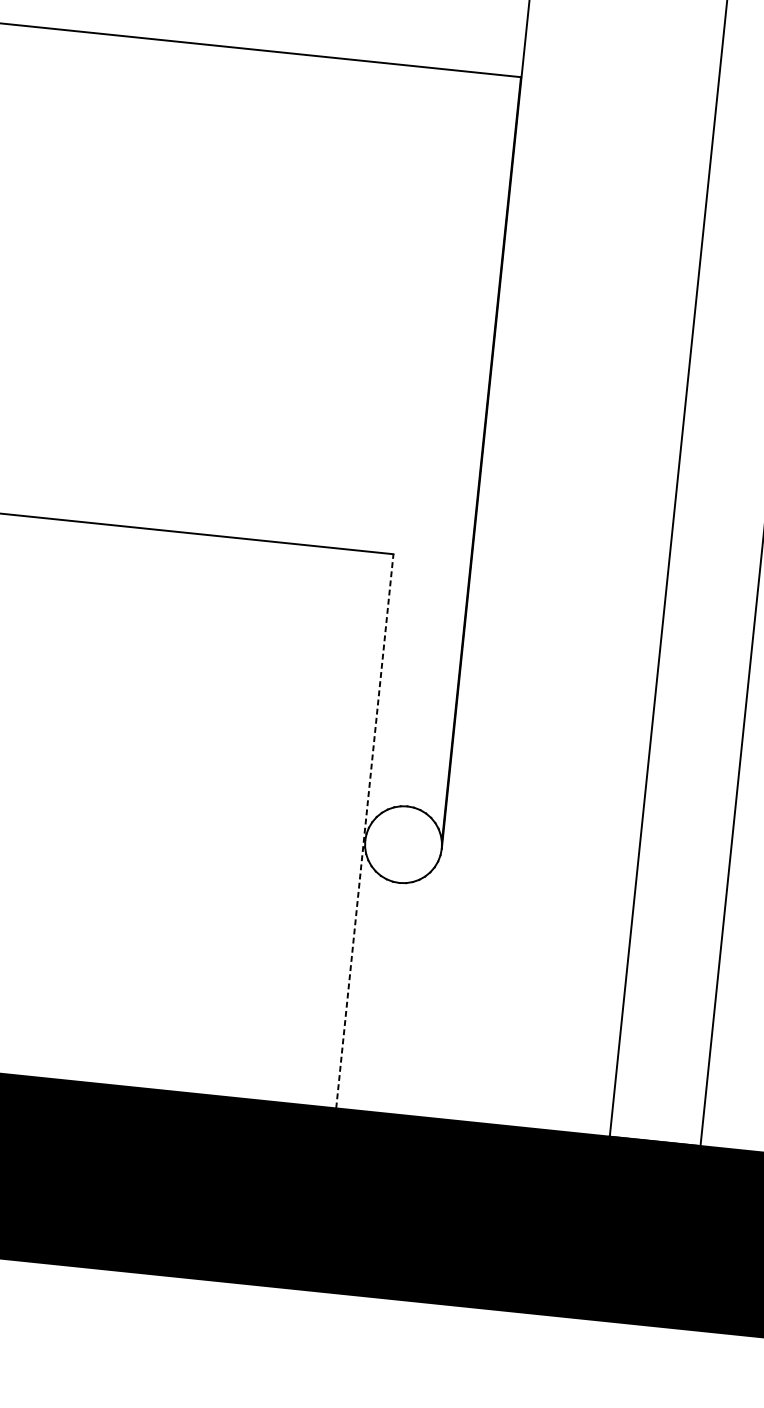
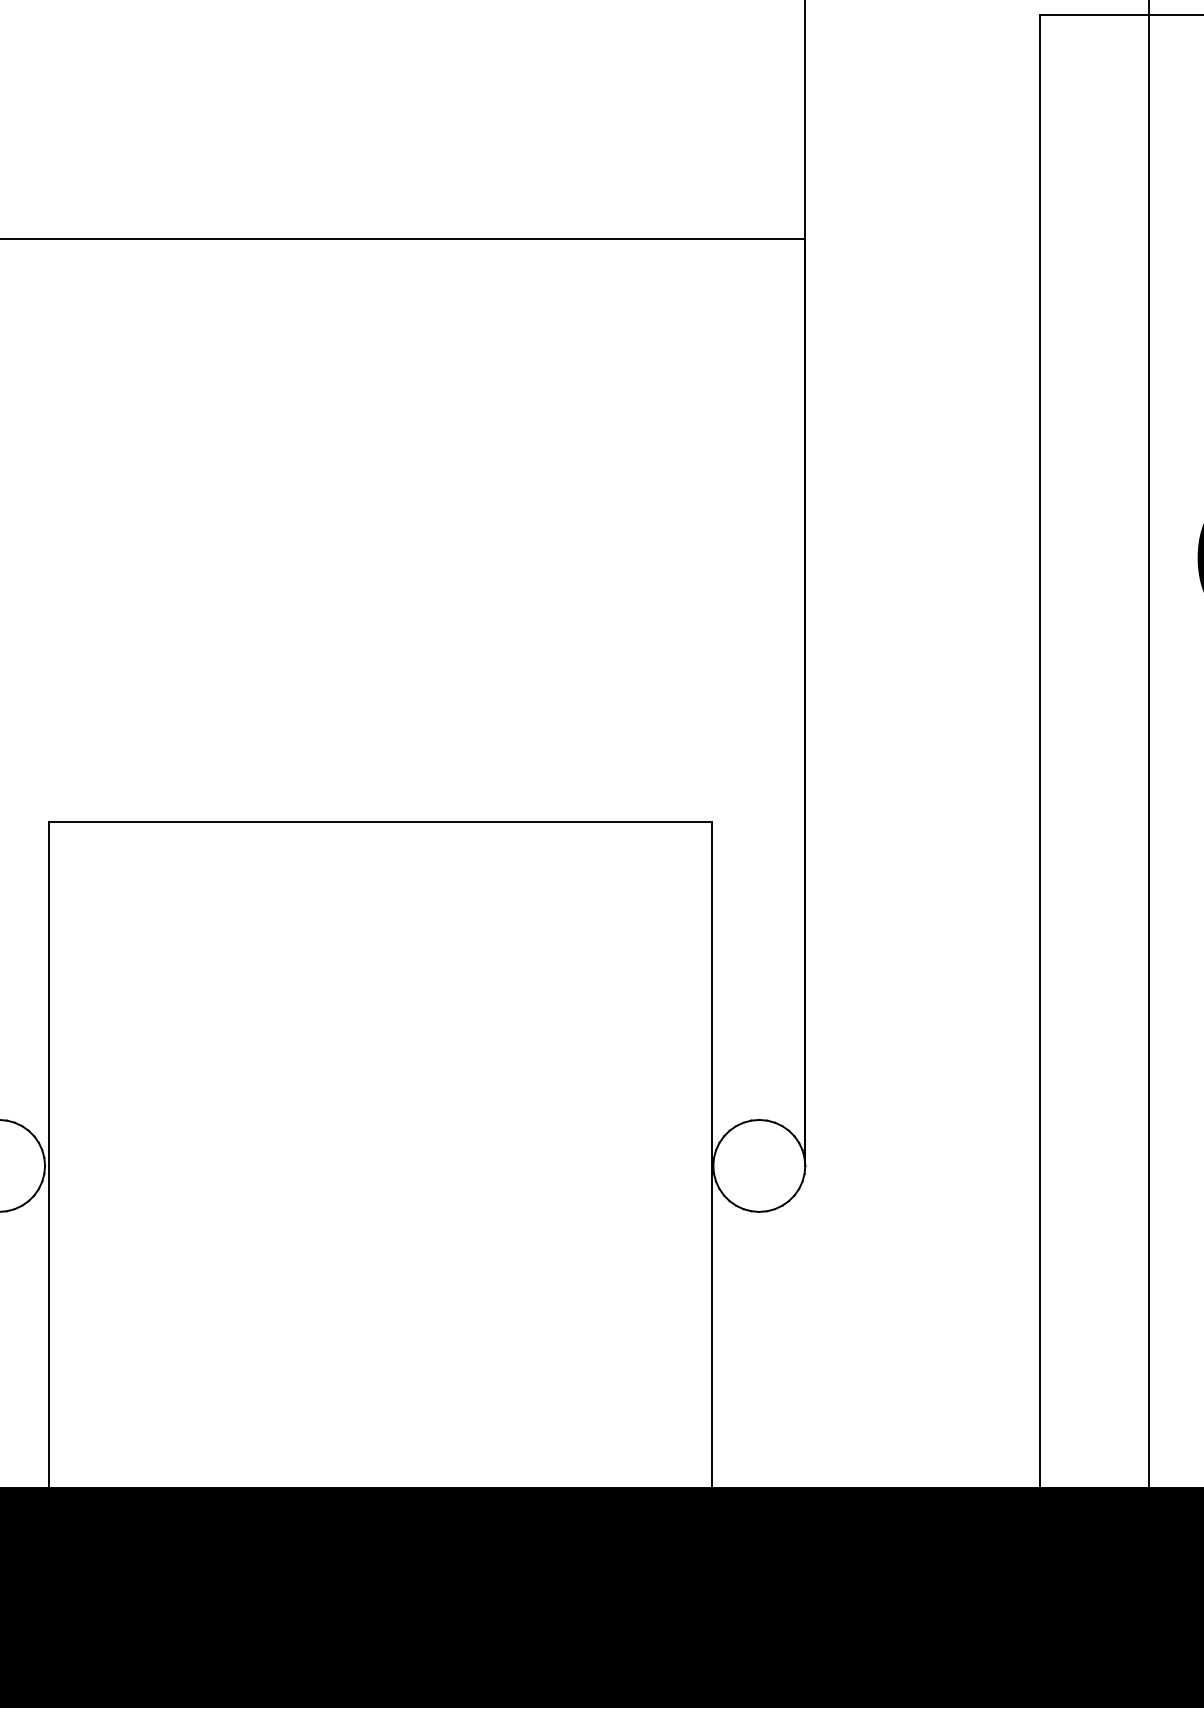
line: (364, 831) -> (711, 1154), dashed -> solid

